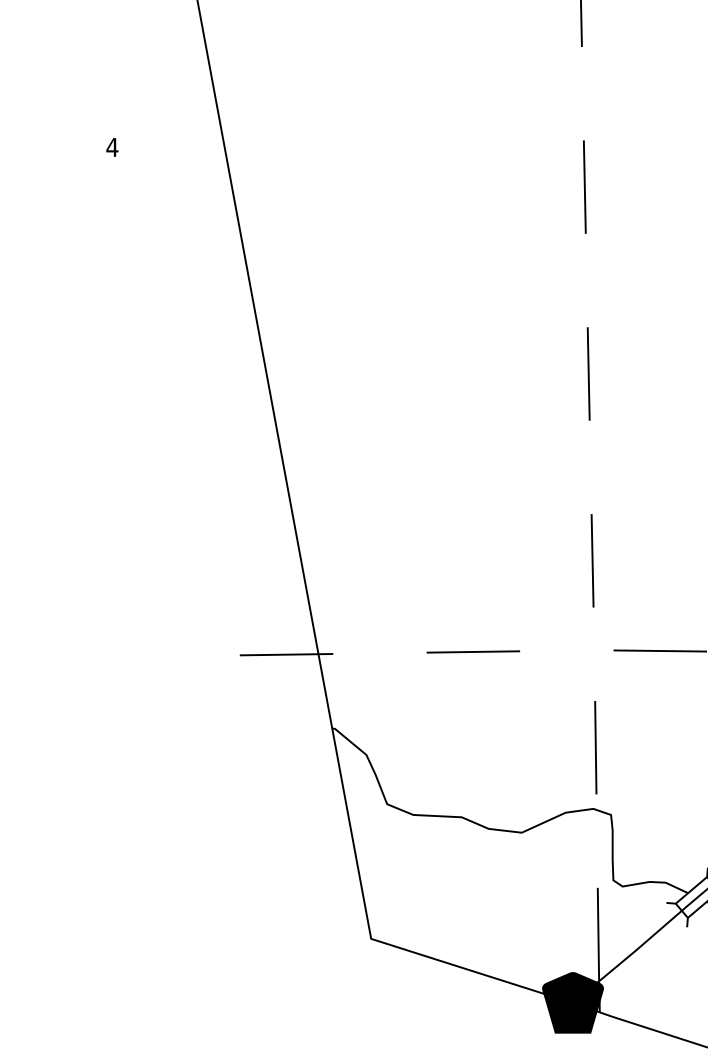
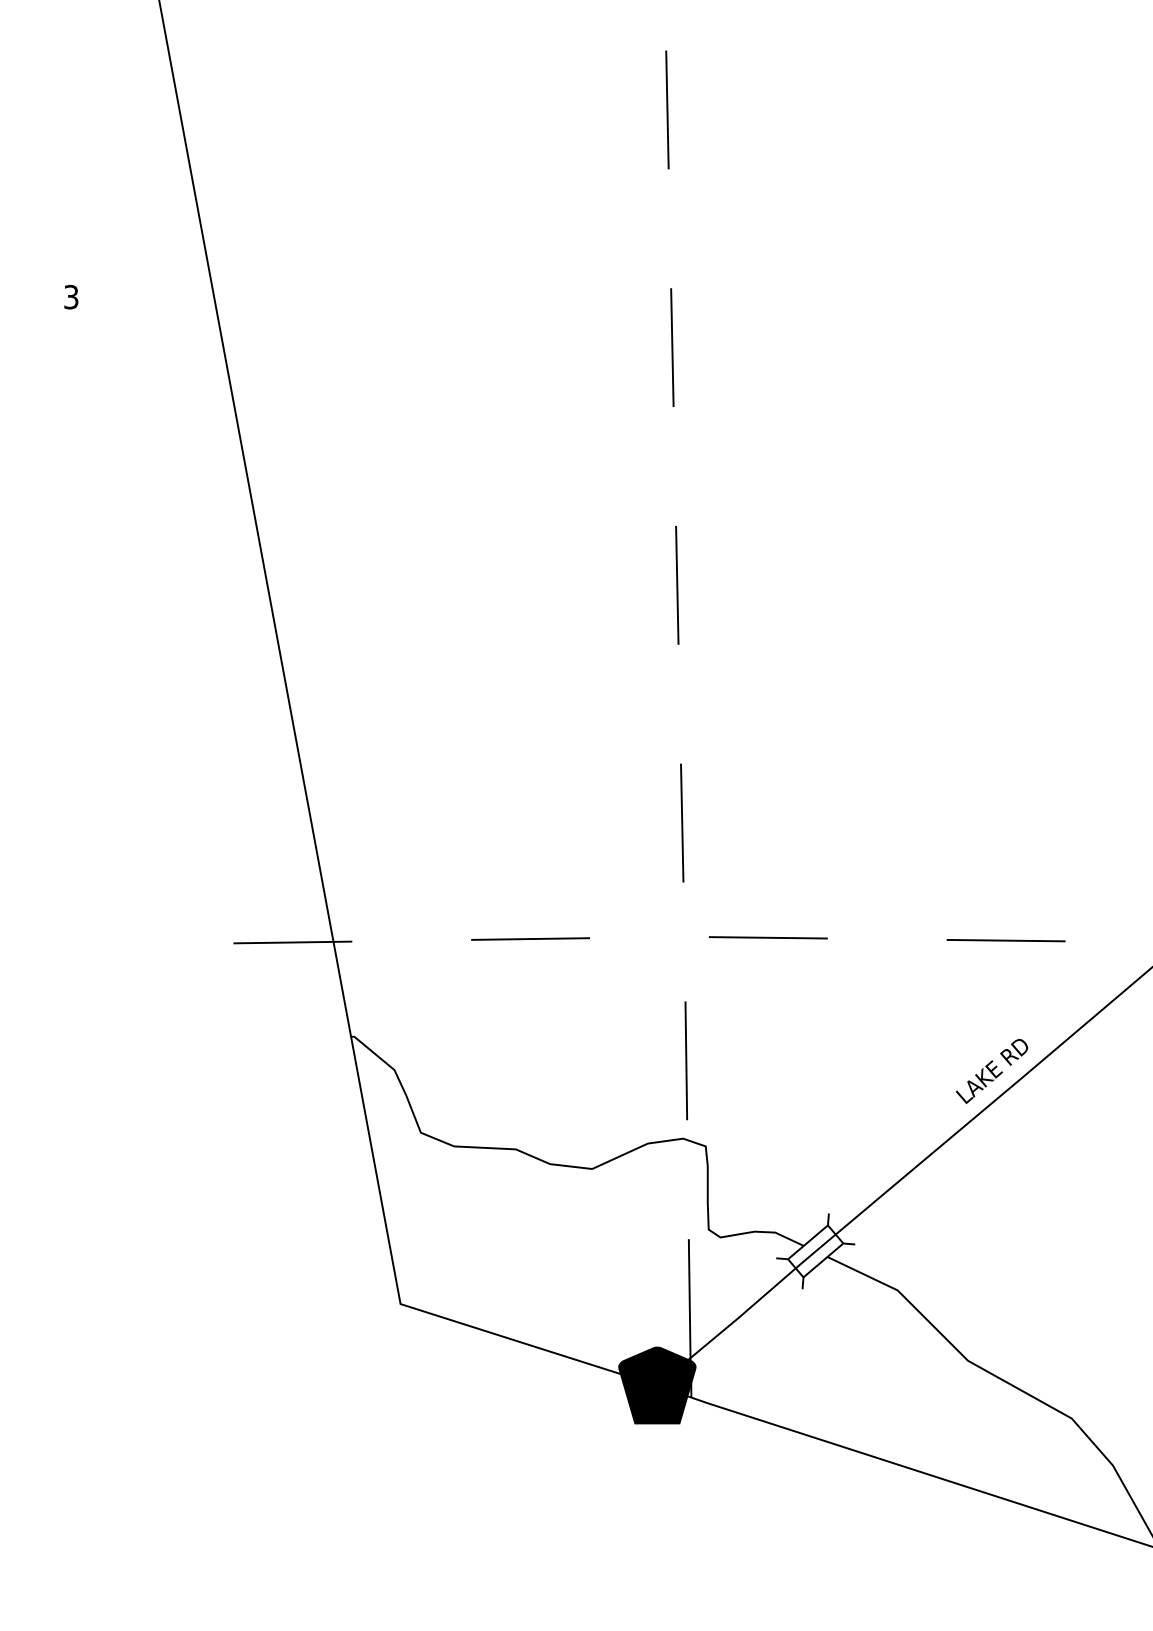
text: (112, 146) -> (71, 296), 4 -> 3

